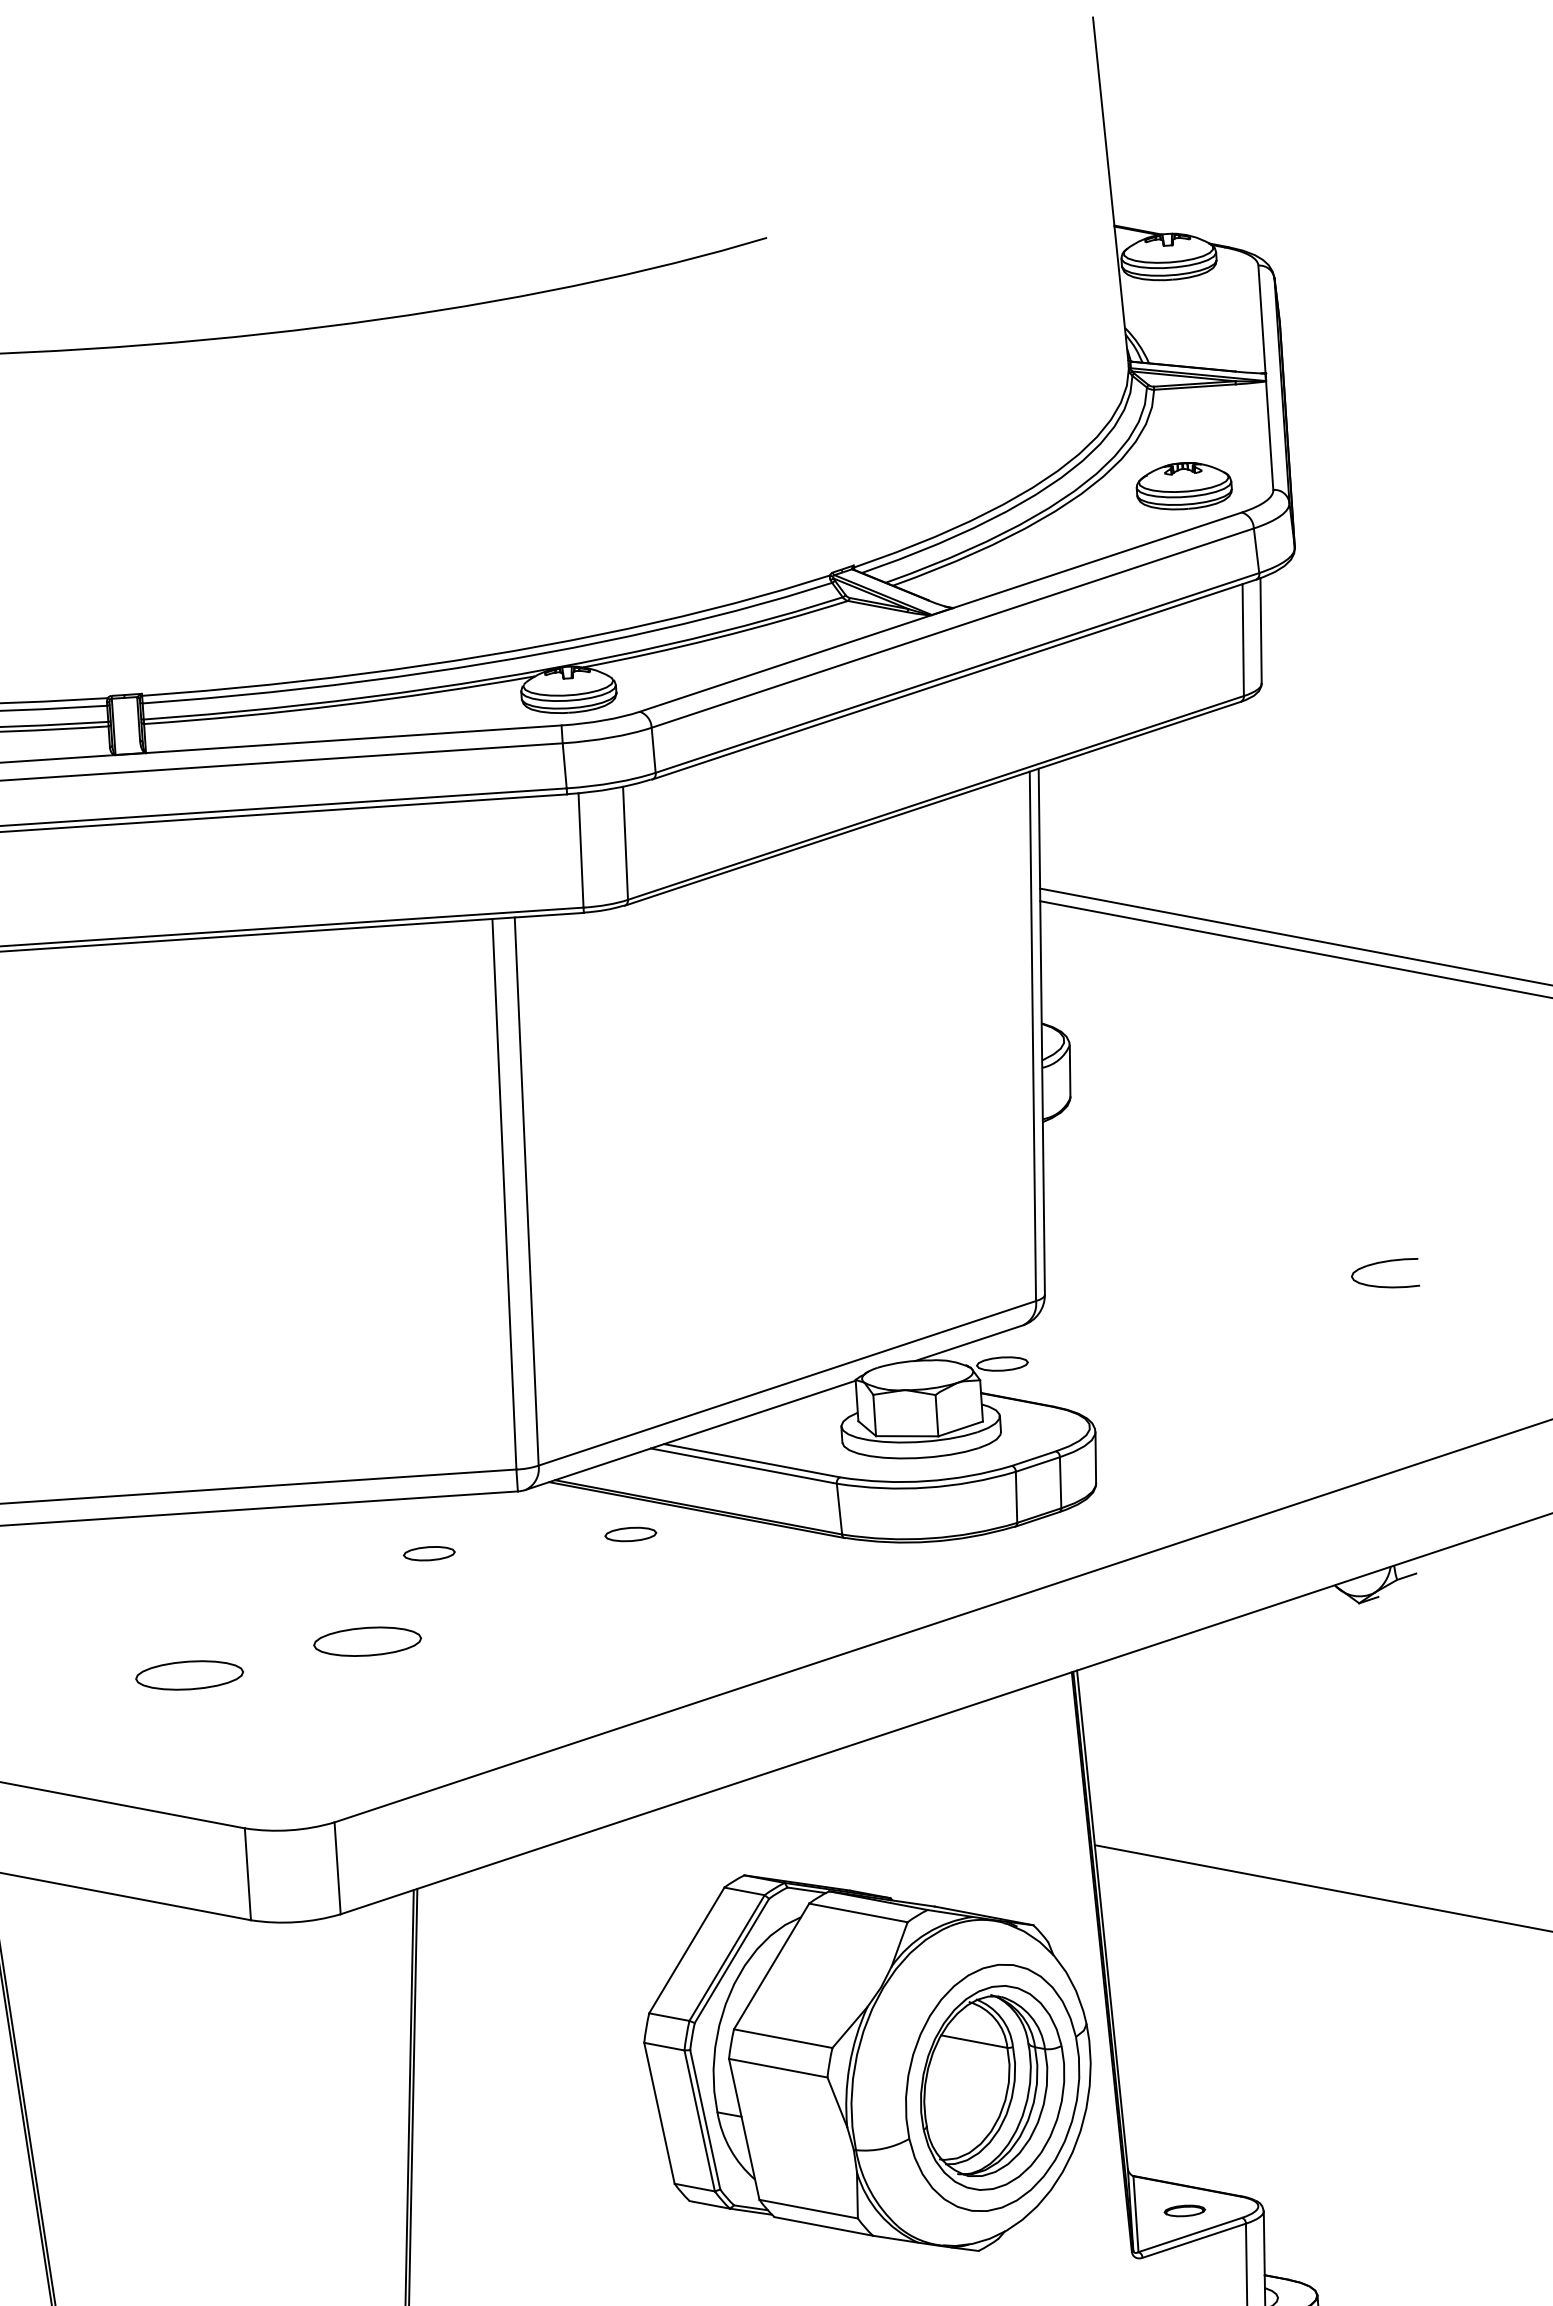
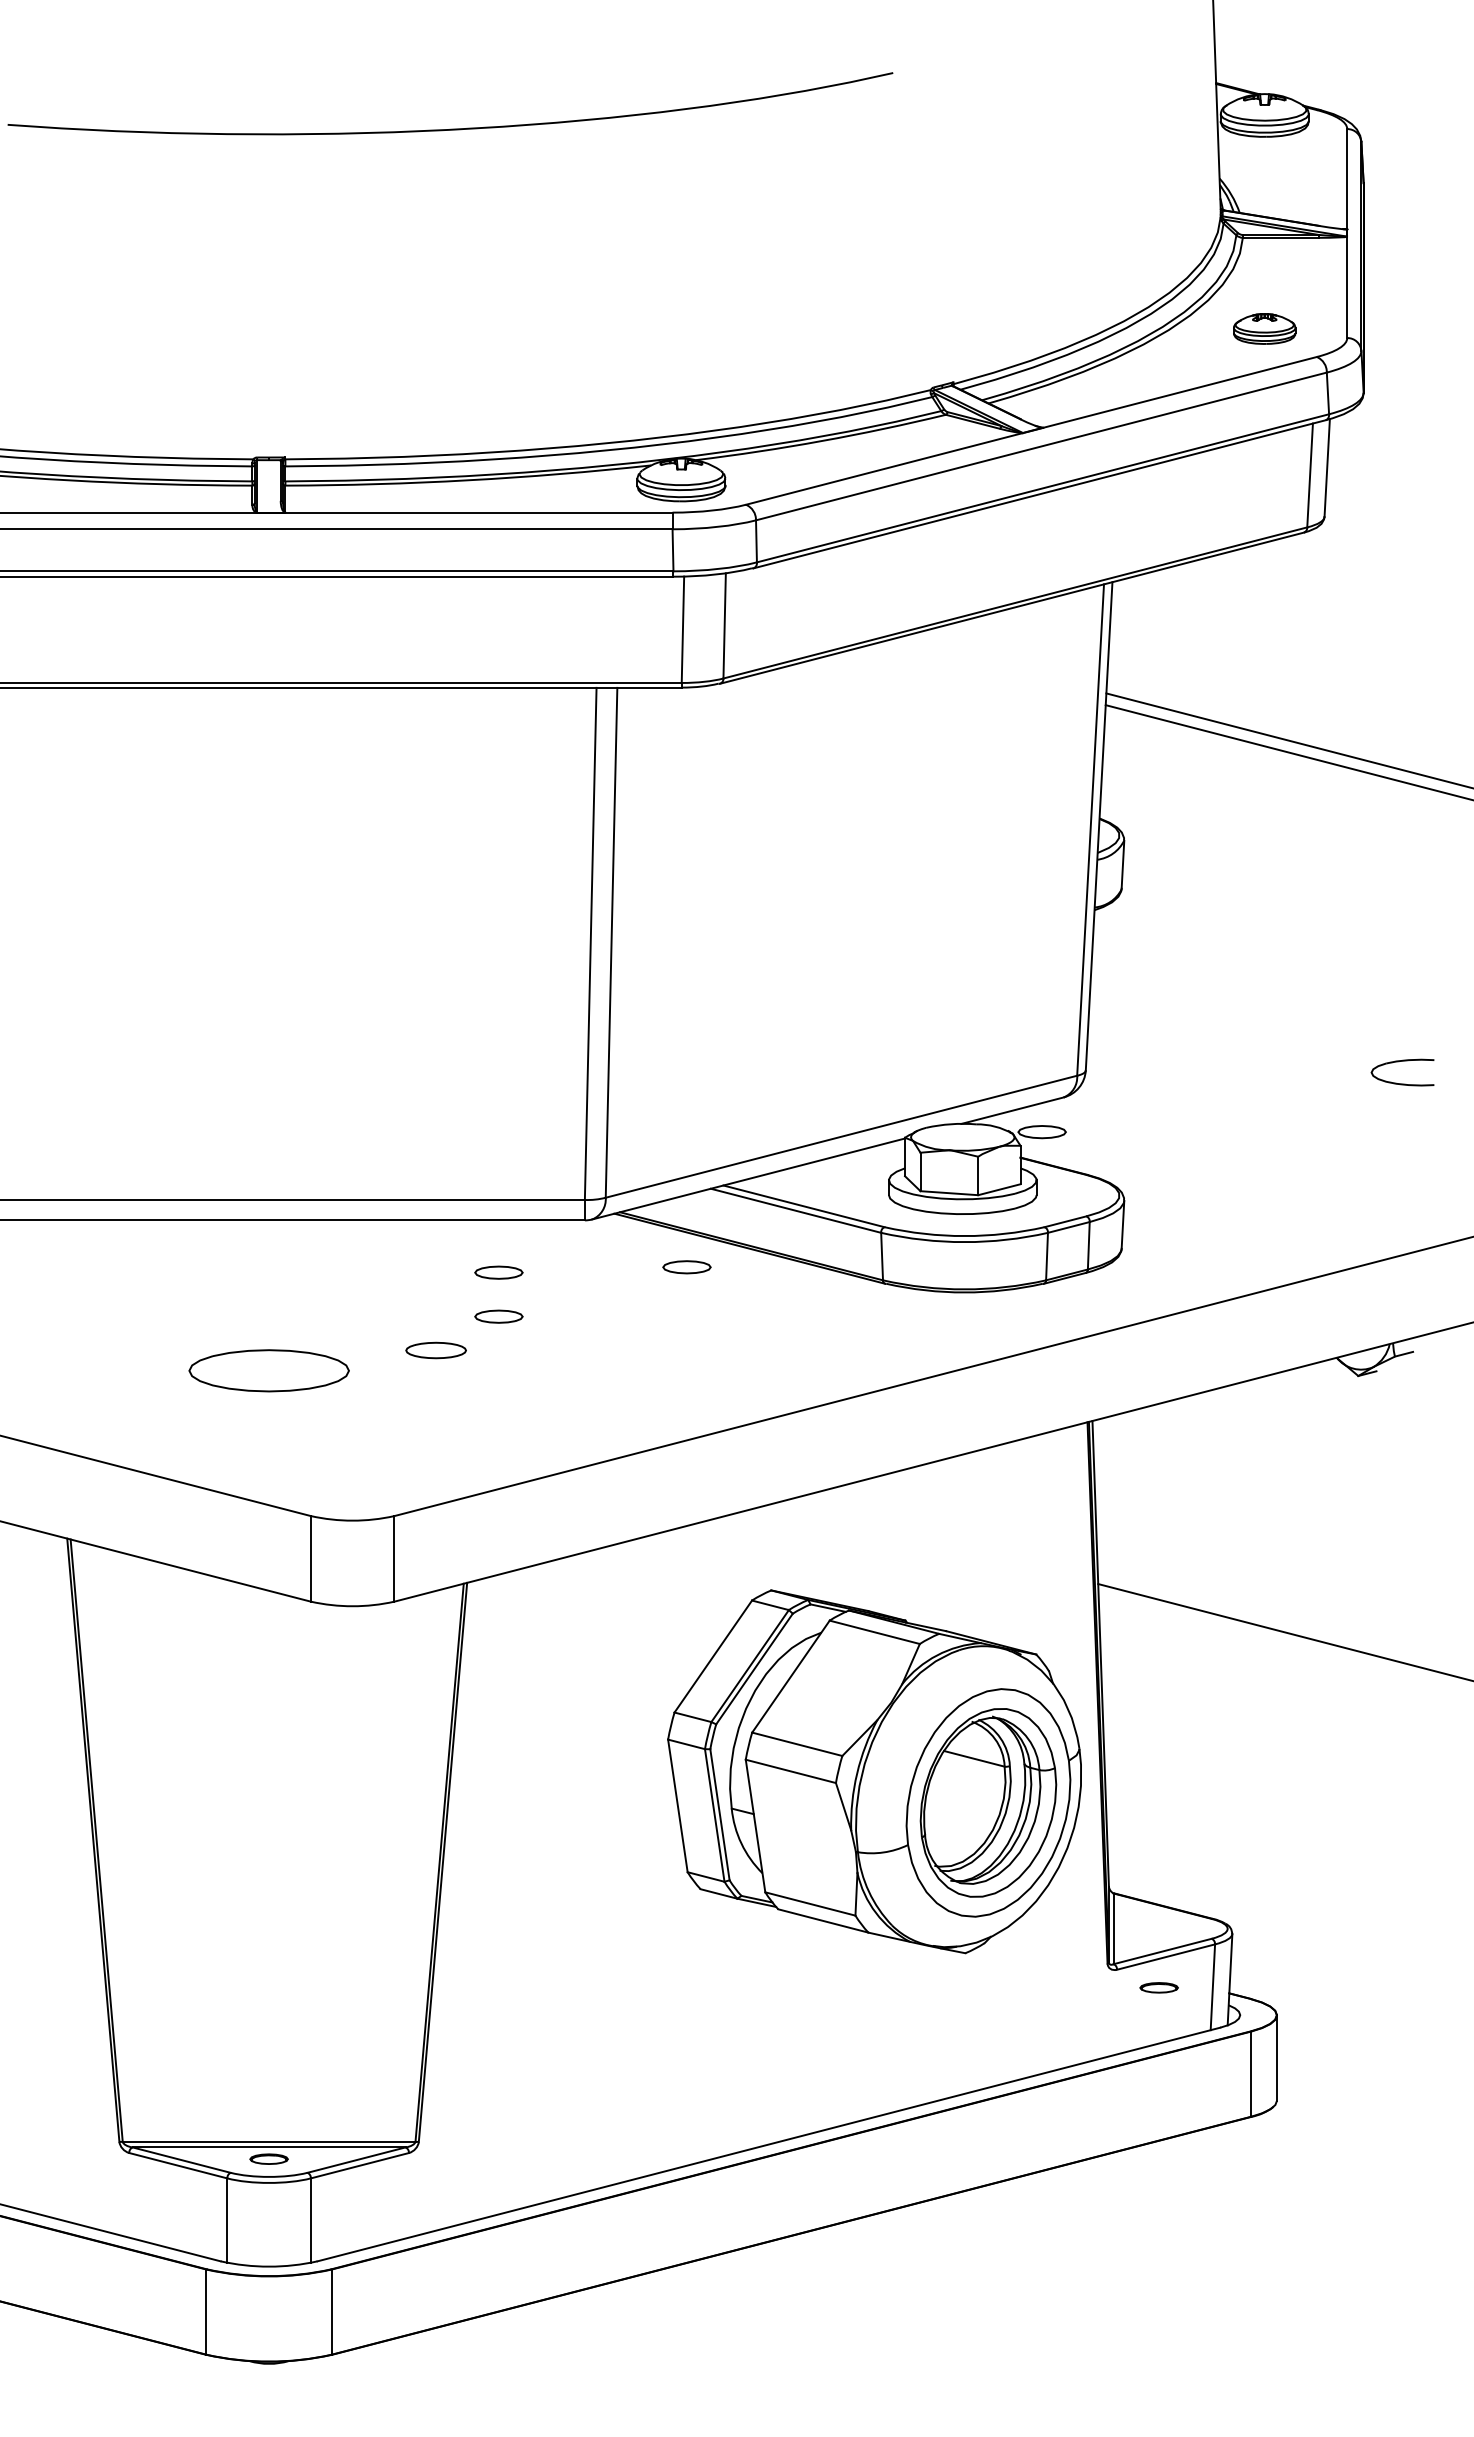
part: (1183, 485) -> (1264, 328), size x0.7
part: (432, 1600) -> (498, 1316), added
part: (366, 1641) -> (435, 1350), size x0.6
part: (188, 1675) -> (268, 1370), size x1.6
part: (1184, 2210) -> (1158, 1987), moved

